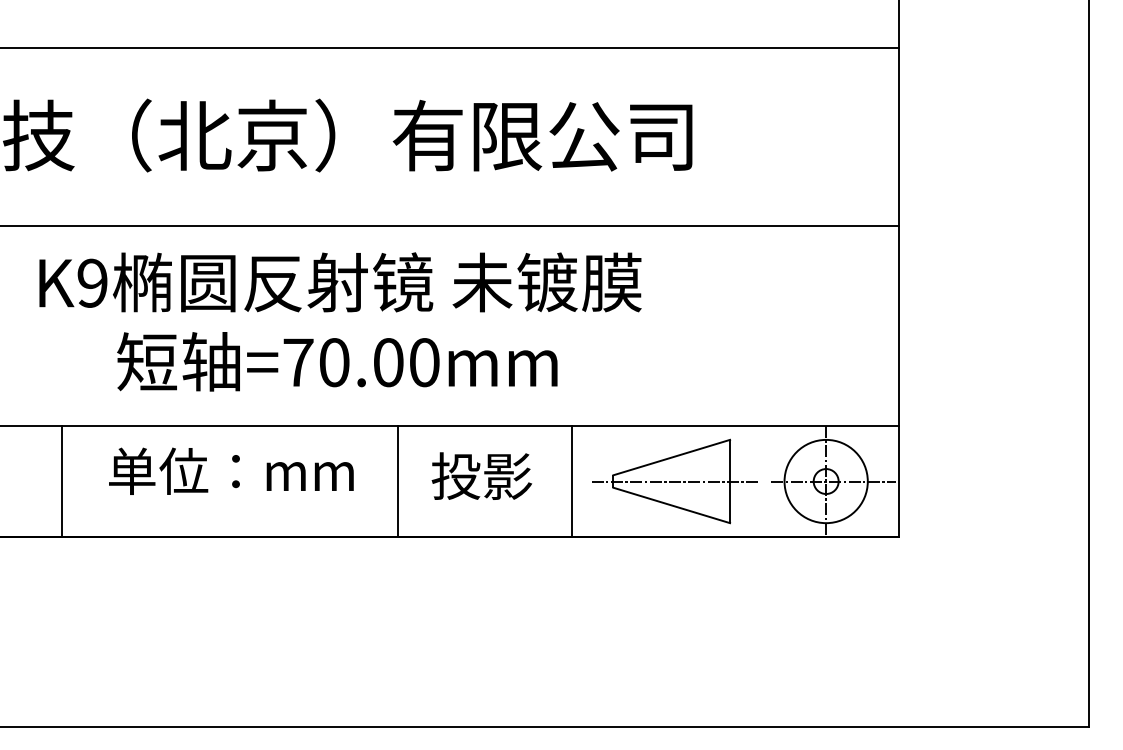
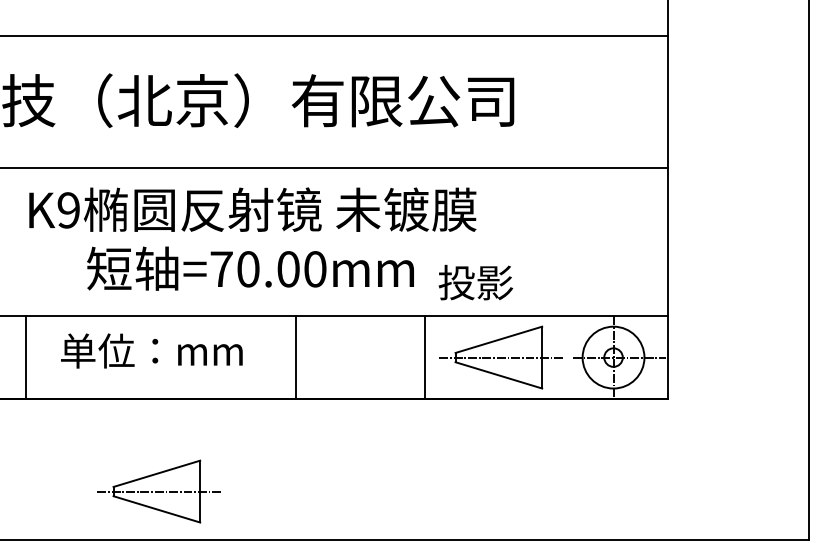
text: (230, 470) -> (151, 350), moved
text: (481, 475) -> (475, 282), moved
line: (62, 481) -> (26, 357), moved
part: (213, 661) -> (158, 491), added

